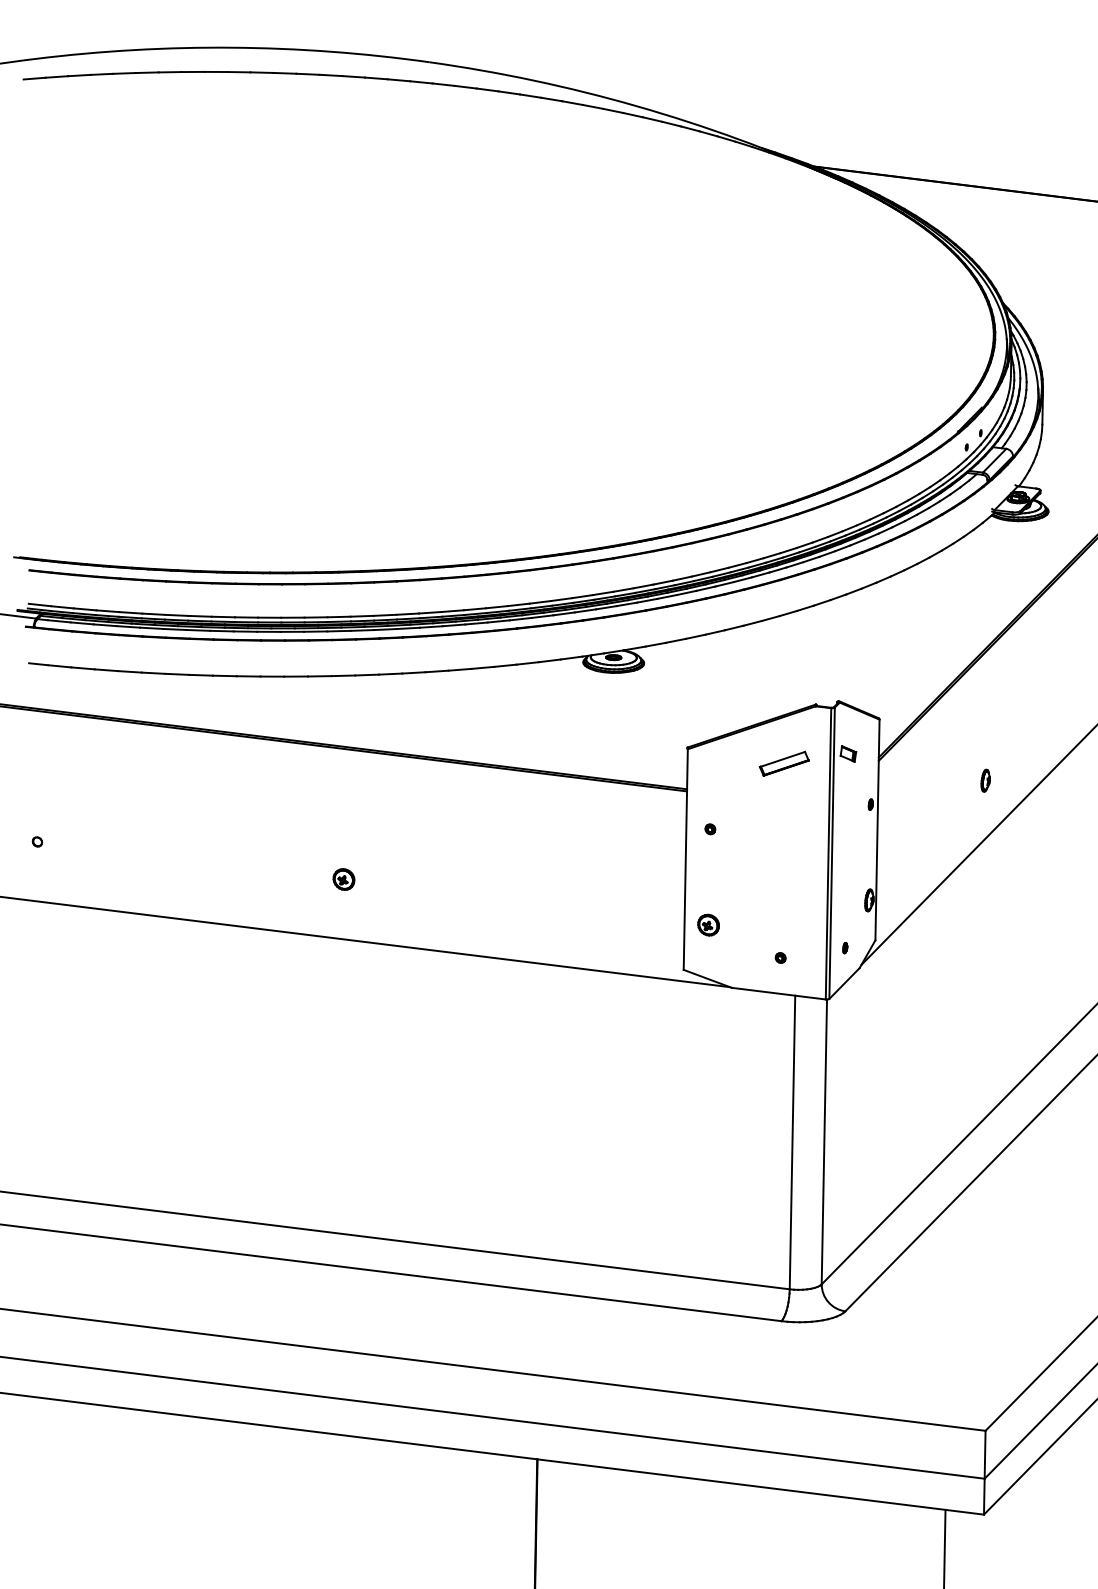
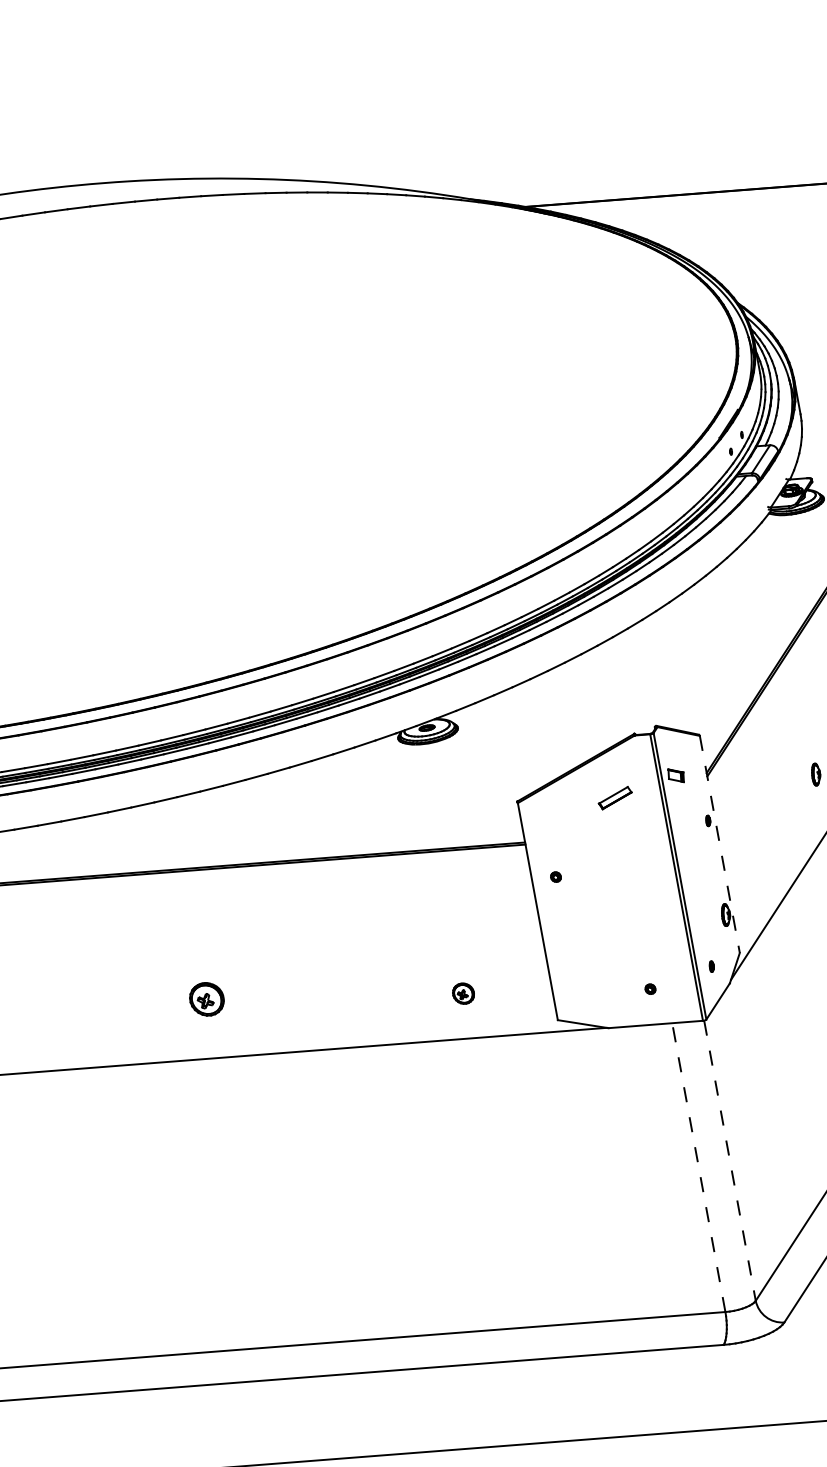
part: (783, 763) -> (614, 798), size x0.7
line: (877, 830) -> (719, 844), solid -> dashed
part: (343, 879) -> (206, 999), size x1.6
part: (708, 924) -> (463, 993), moved
line: (792, 1142) -> (698, 1167), solid -> dashed
line: (824, 1142) -> (730, 1161), solid -> dashed

